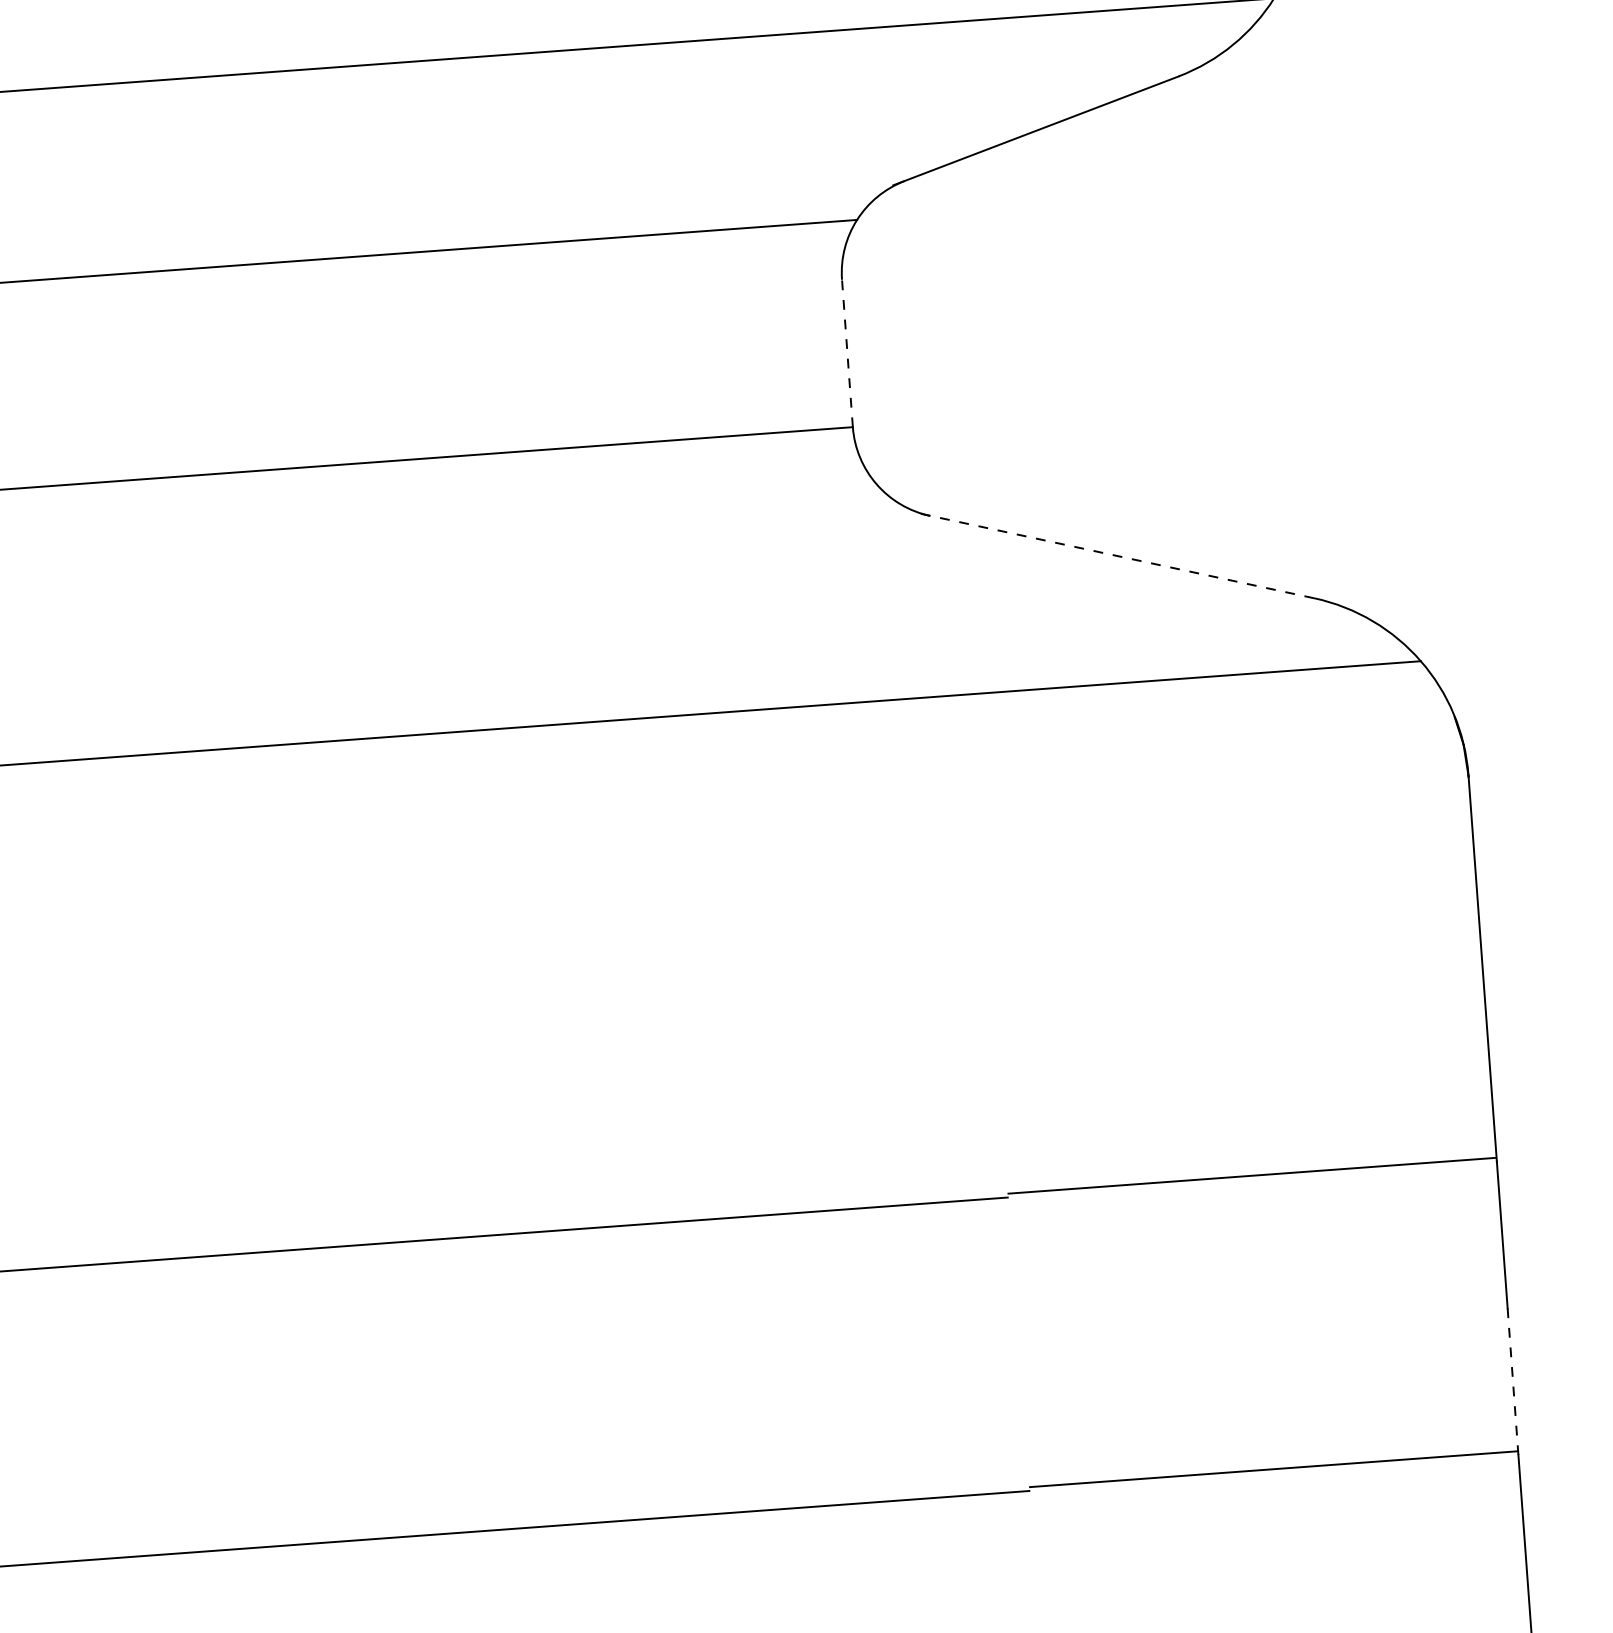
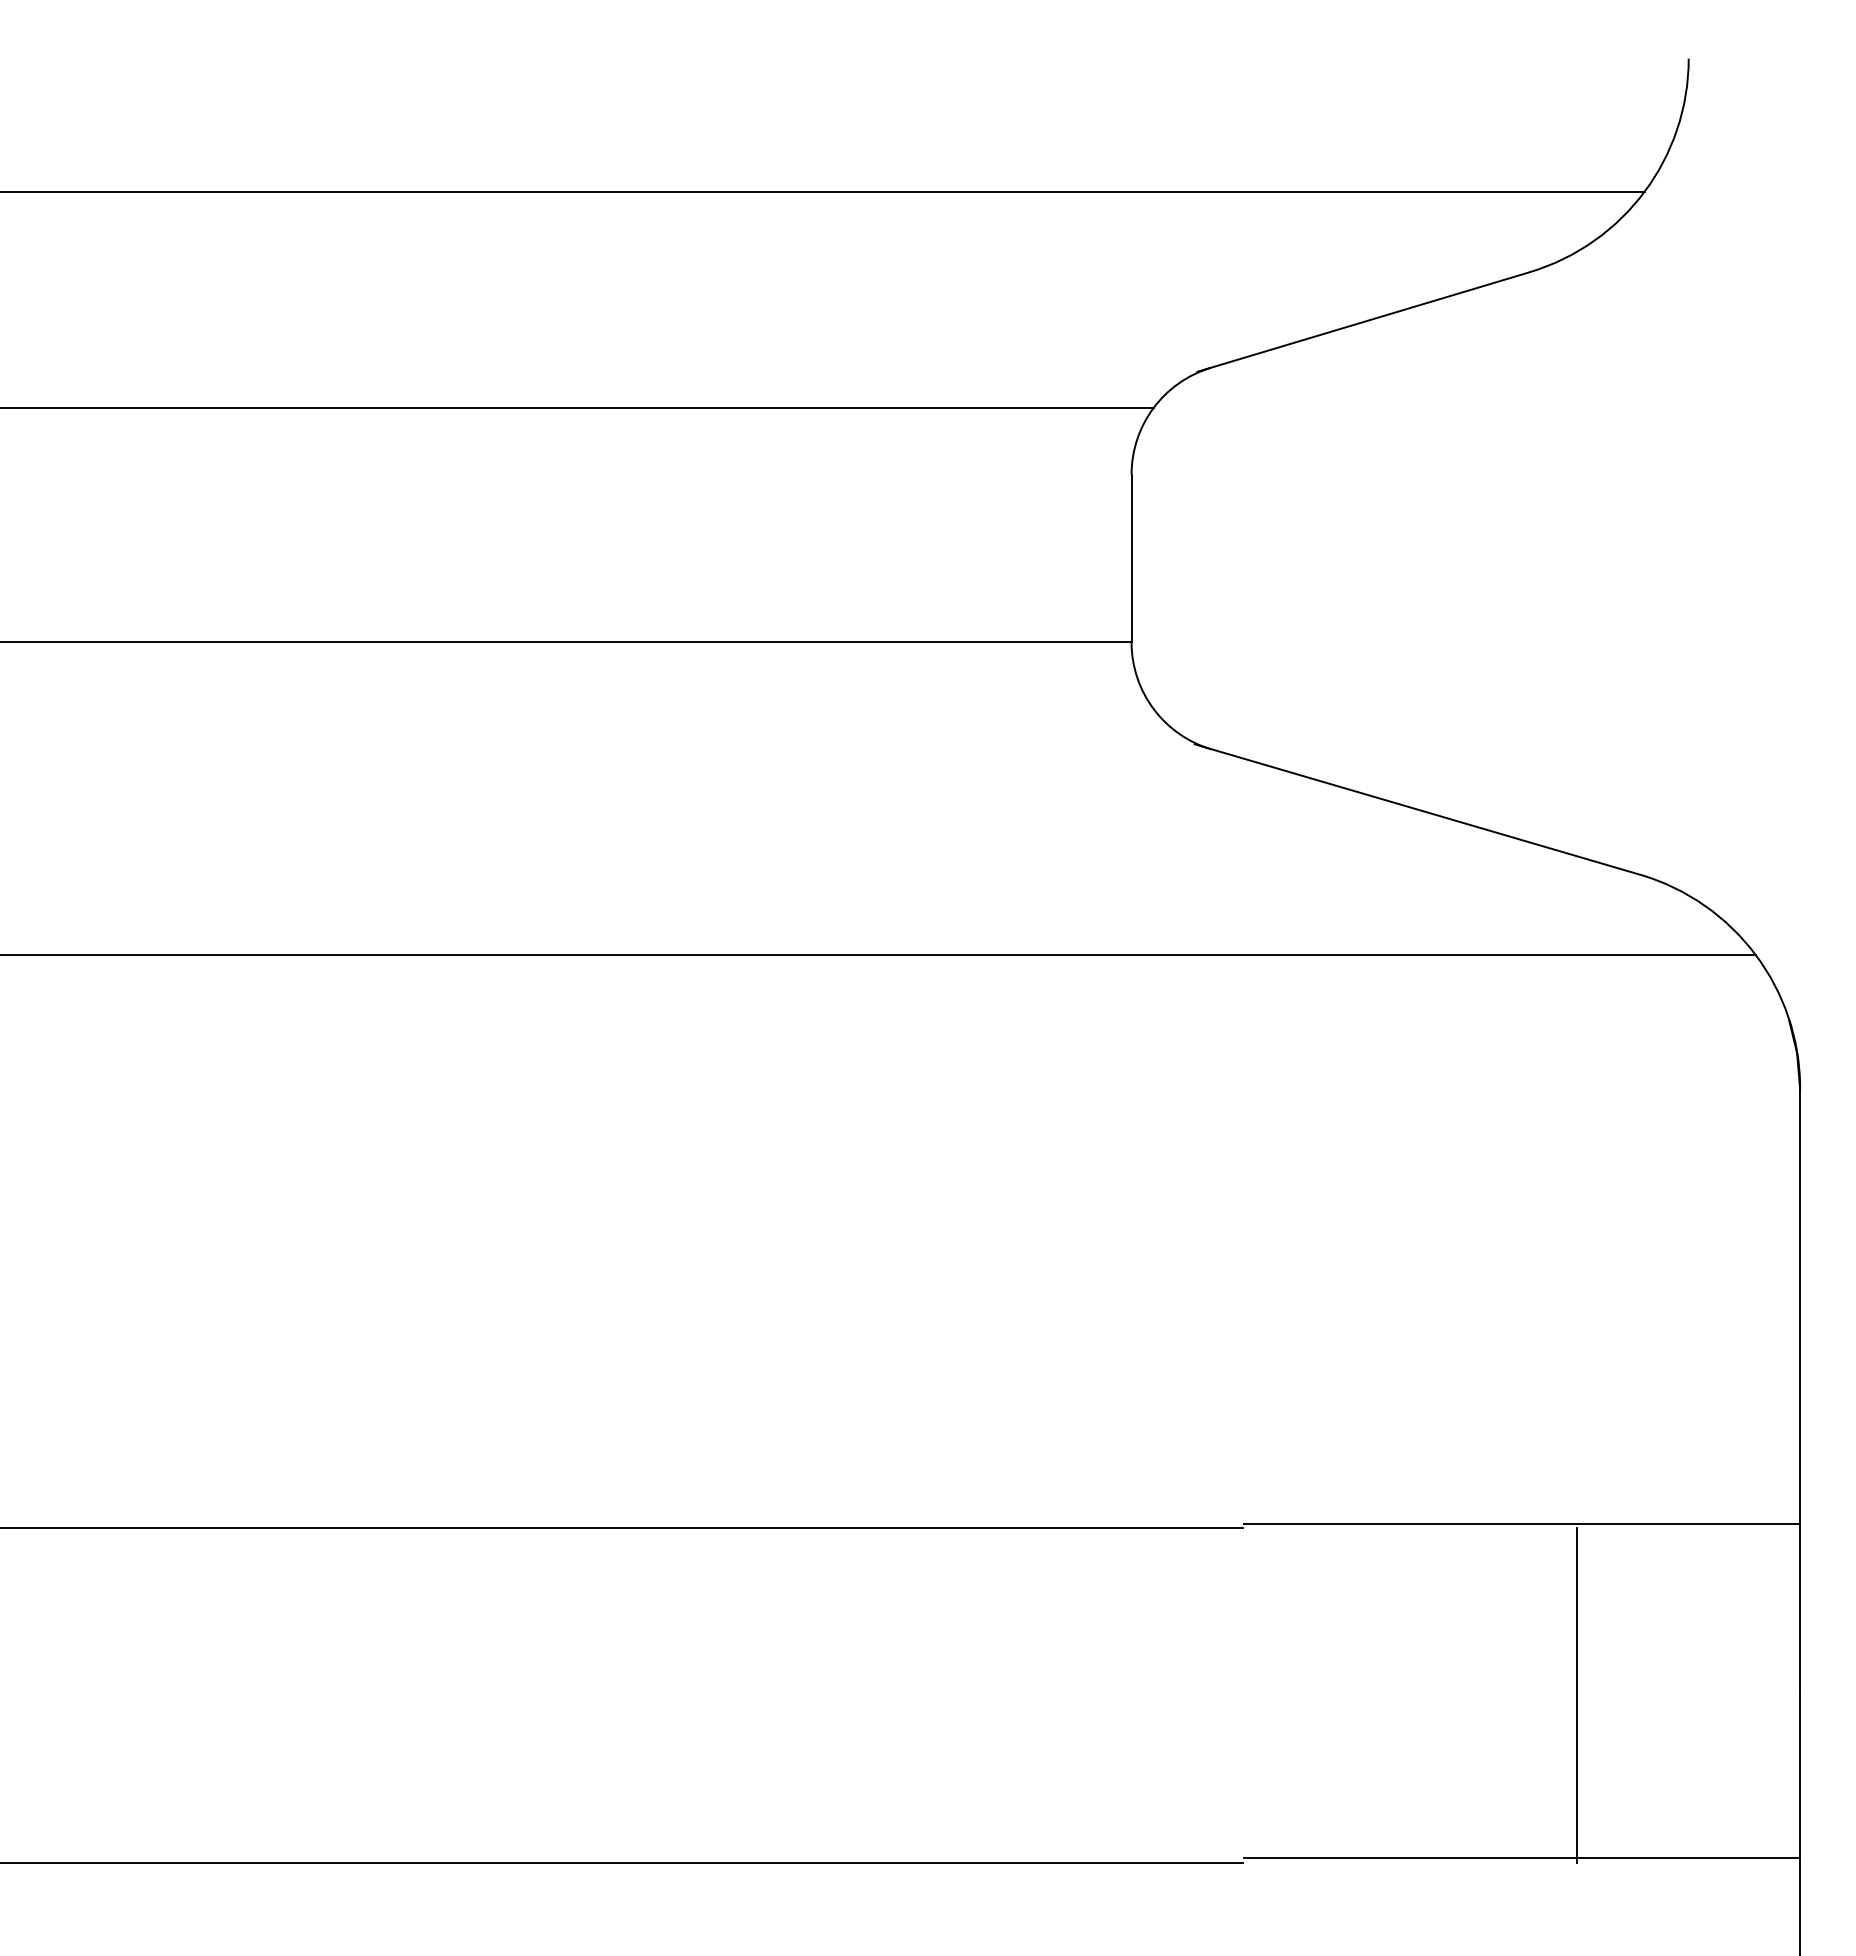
line: (847, 353) -> (1131, 558), dashed -> solid
line: (1114, 555) -> (1417, 809), dashed -> solid
line: (1312, 1322) -> (1577, 1695), added
line: (1513, 1381) -> (1800, 1778), dashed -> solid

